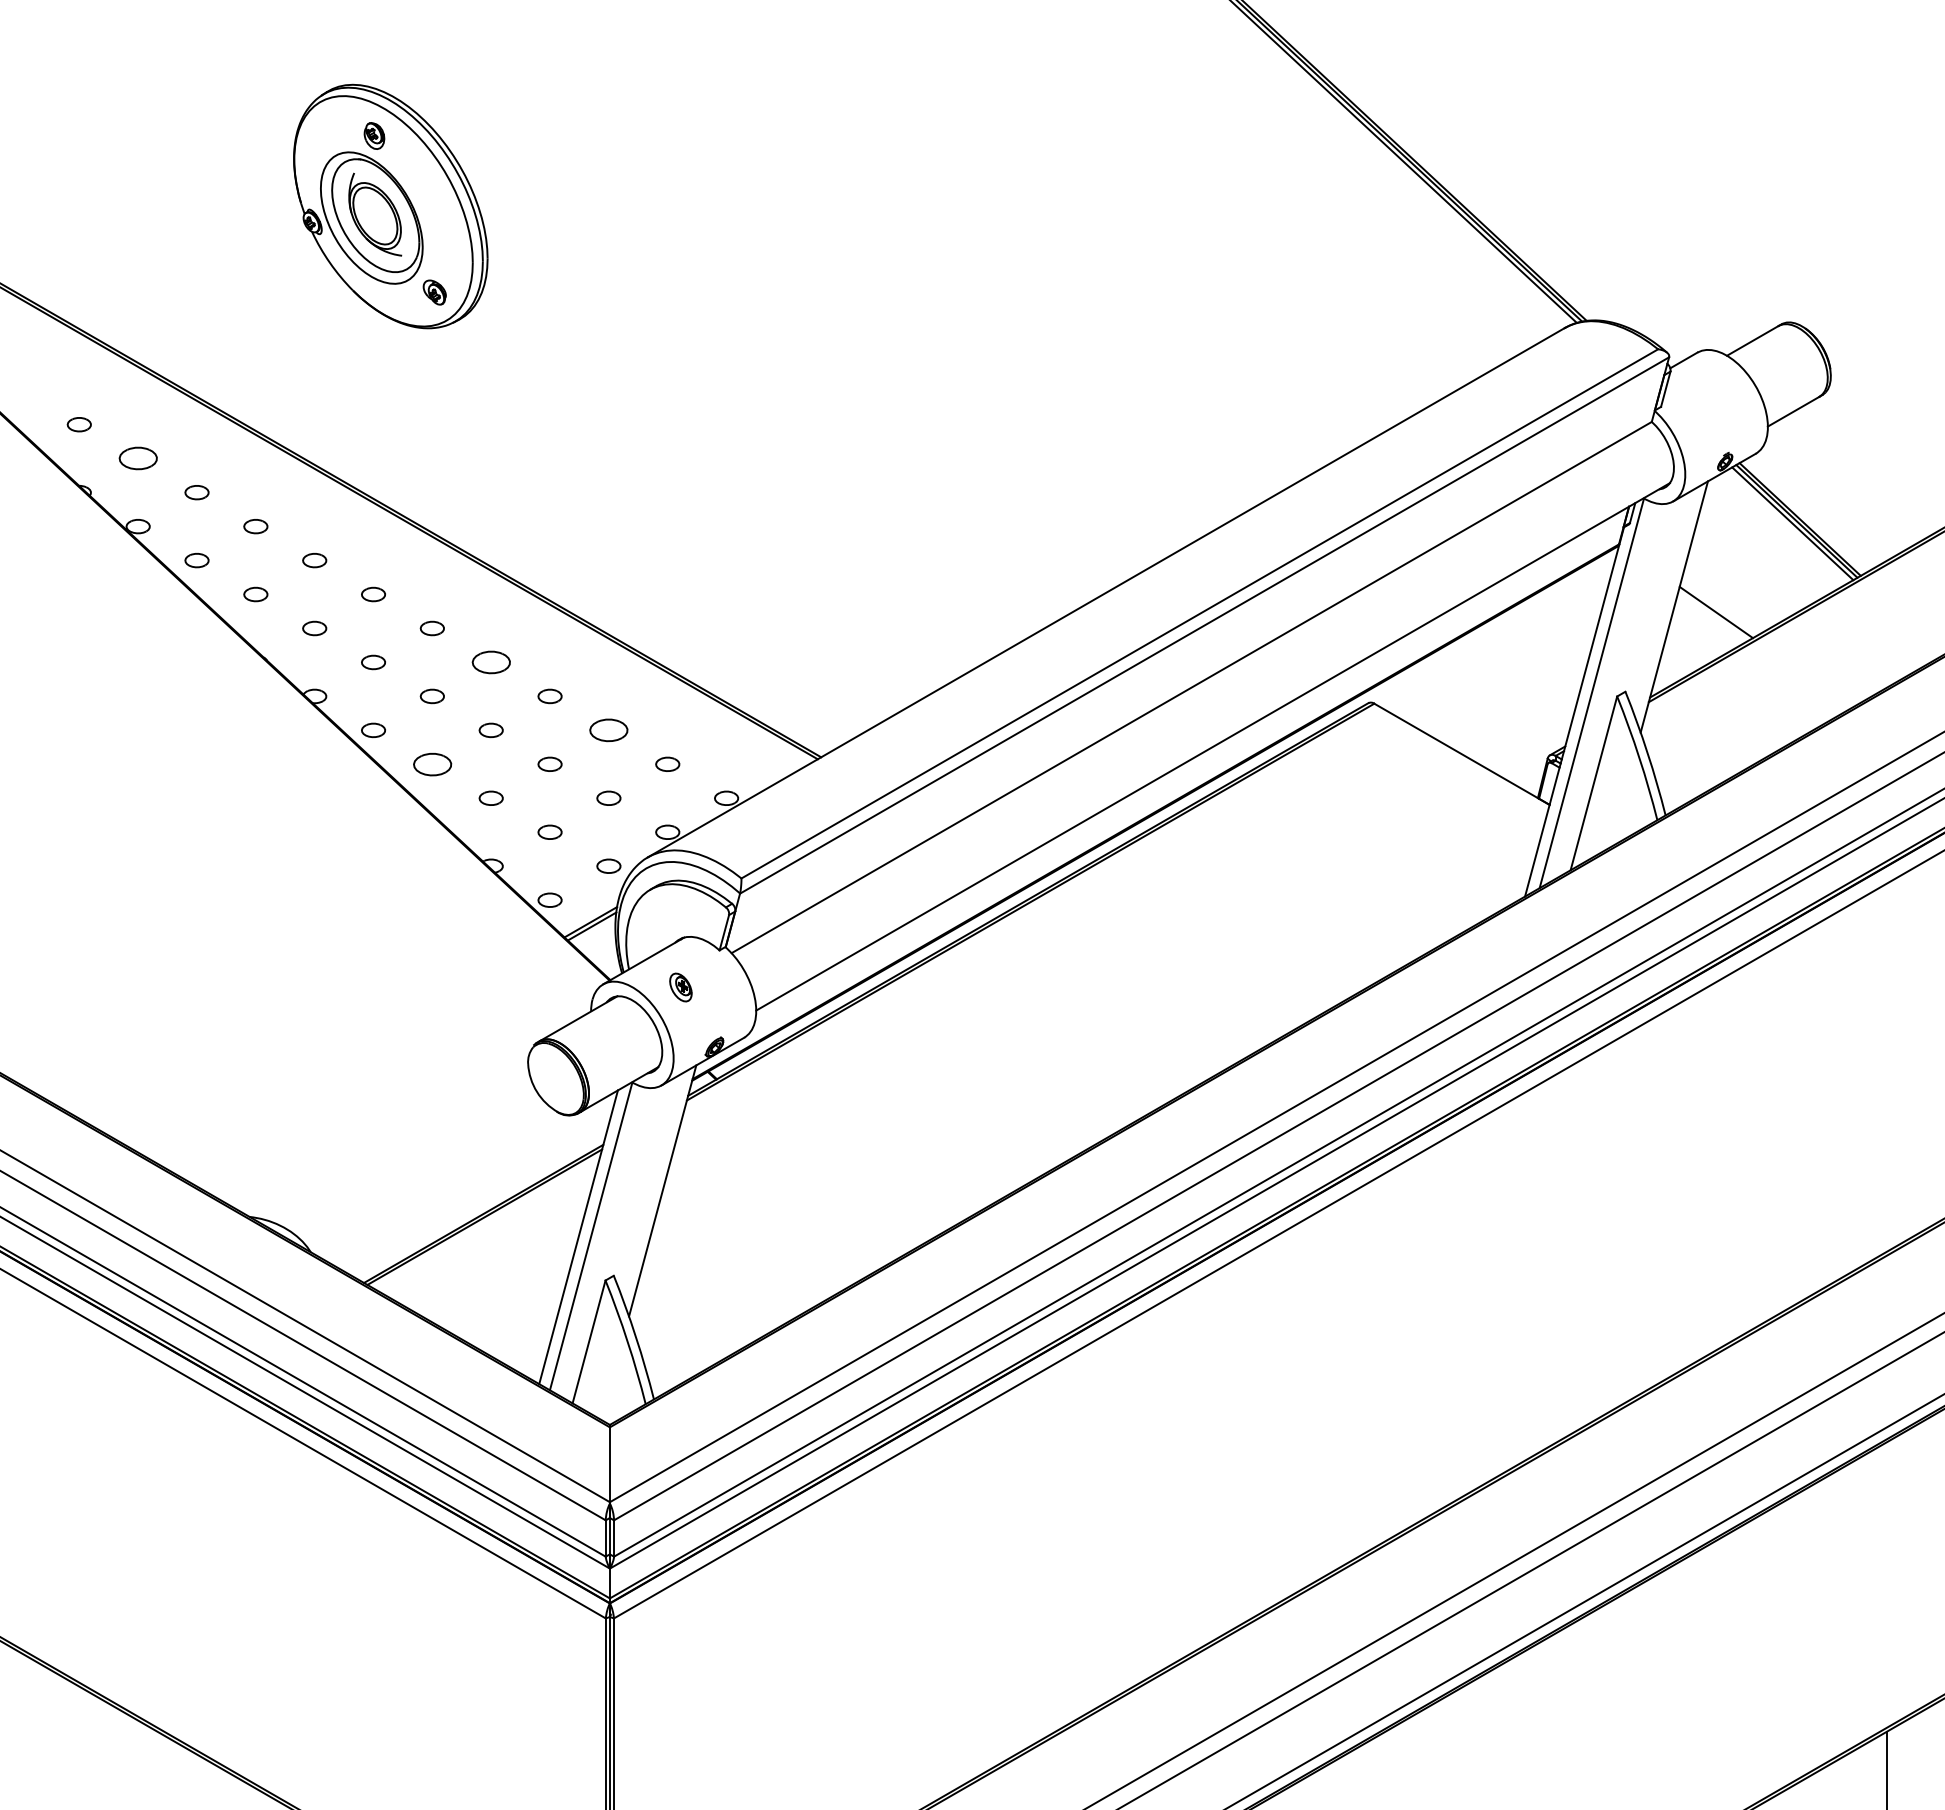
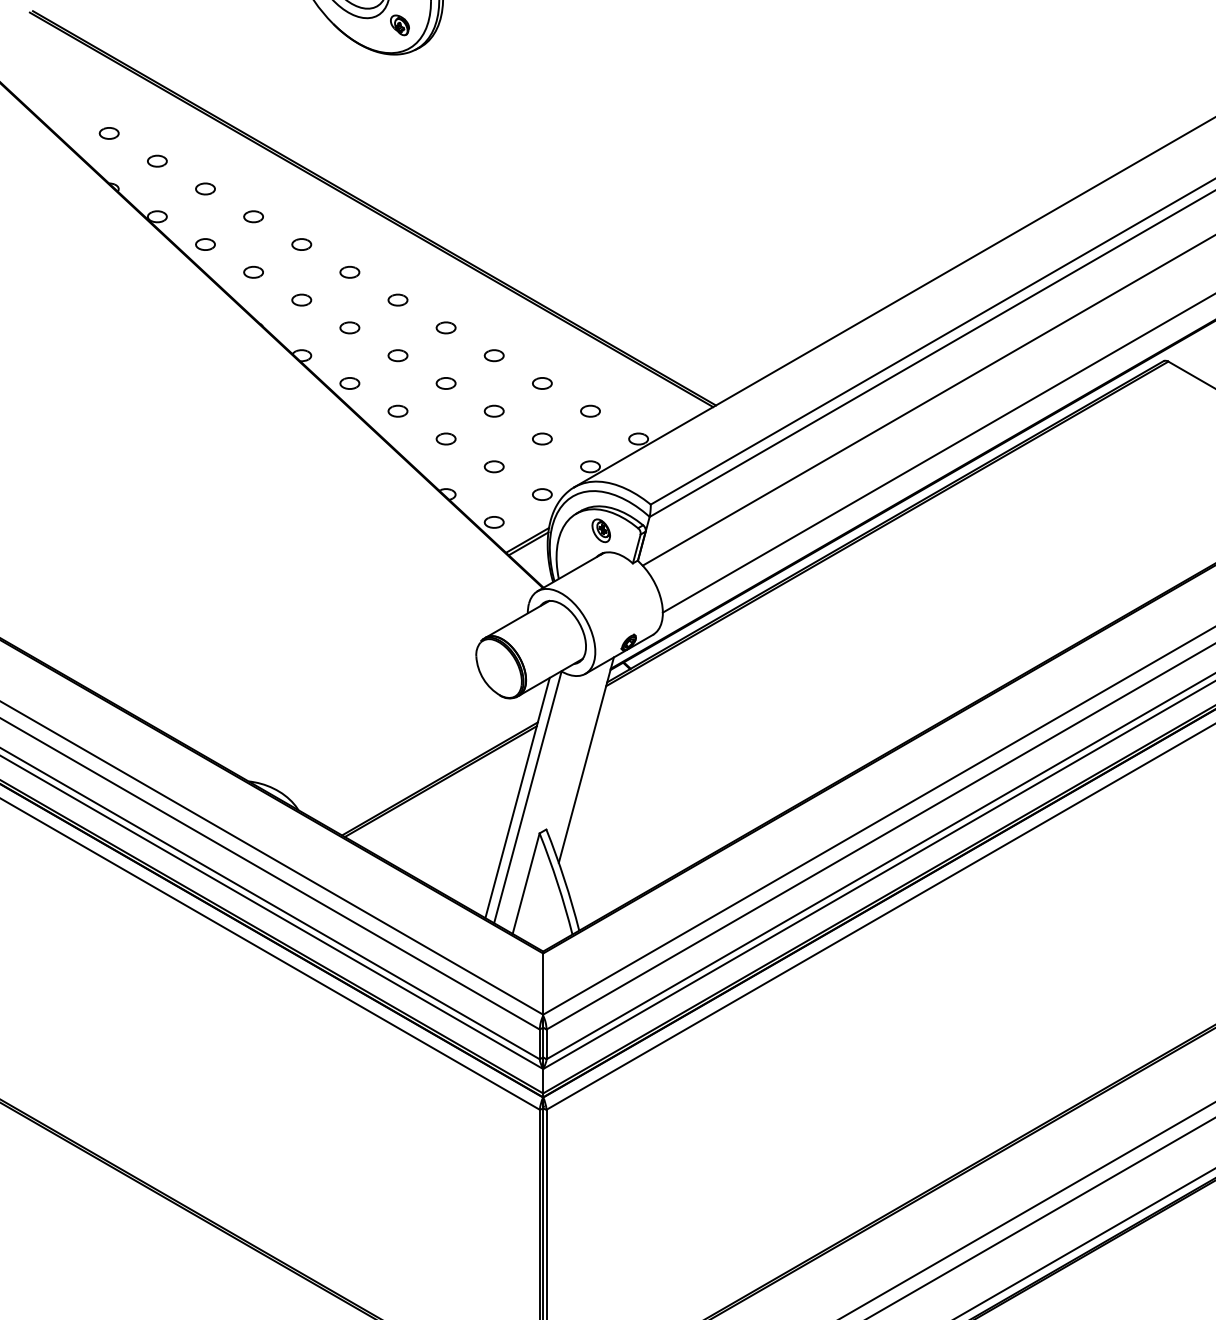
part: (137, 458) -> (156, 161), size x0.62
part: (490, 662) -> (445, 327), size x0.62
part: (608, 730) -> (542, 383), size x0.62
part: (431, 763) -> (397, 410), size x0.62
part: (680, 987) -> (600, 530), moved

